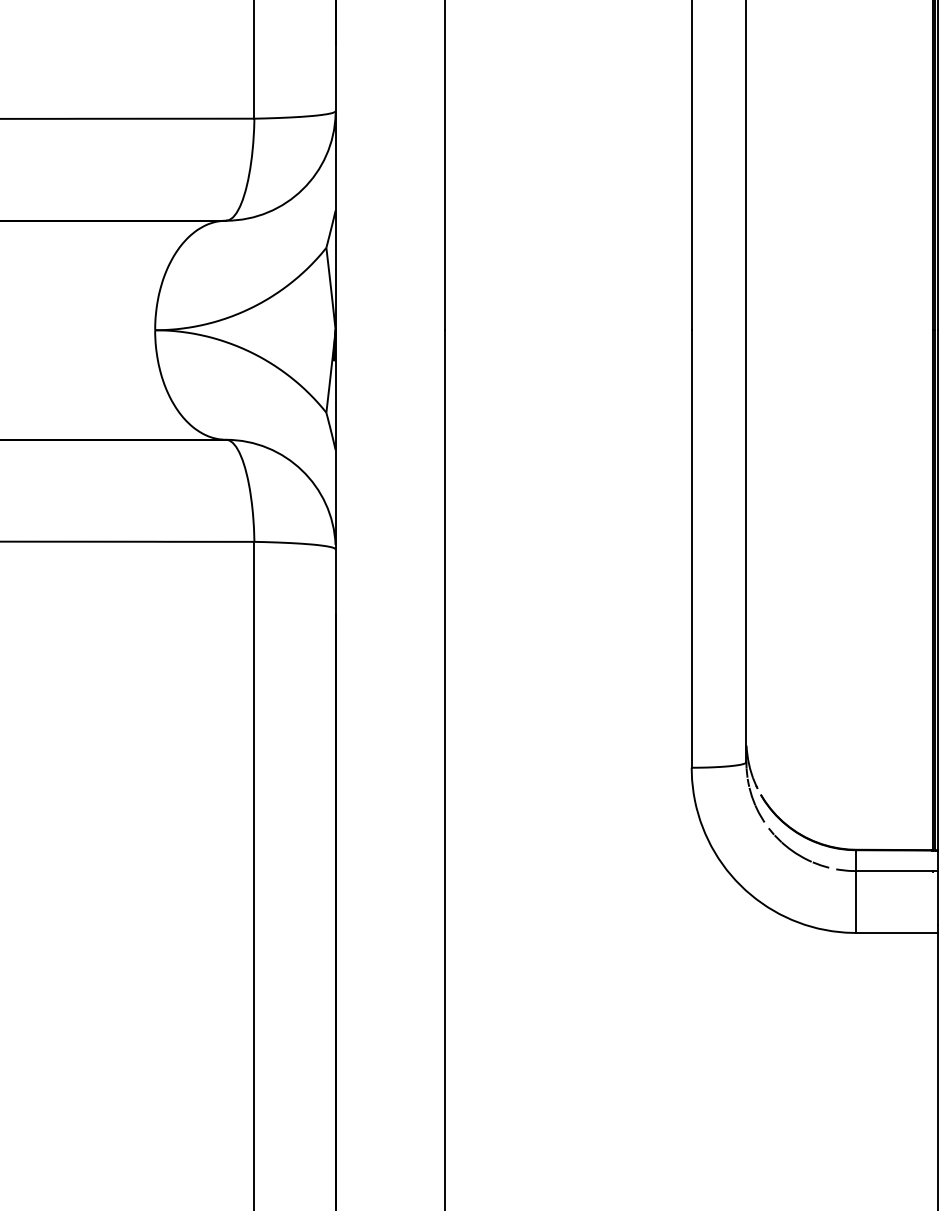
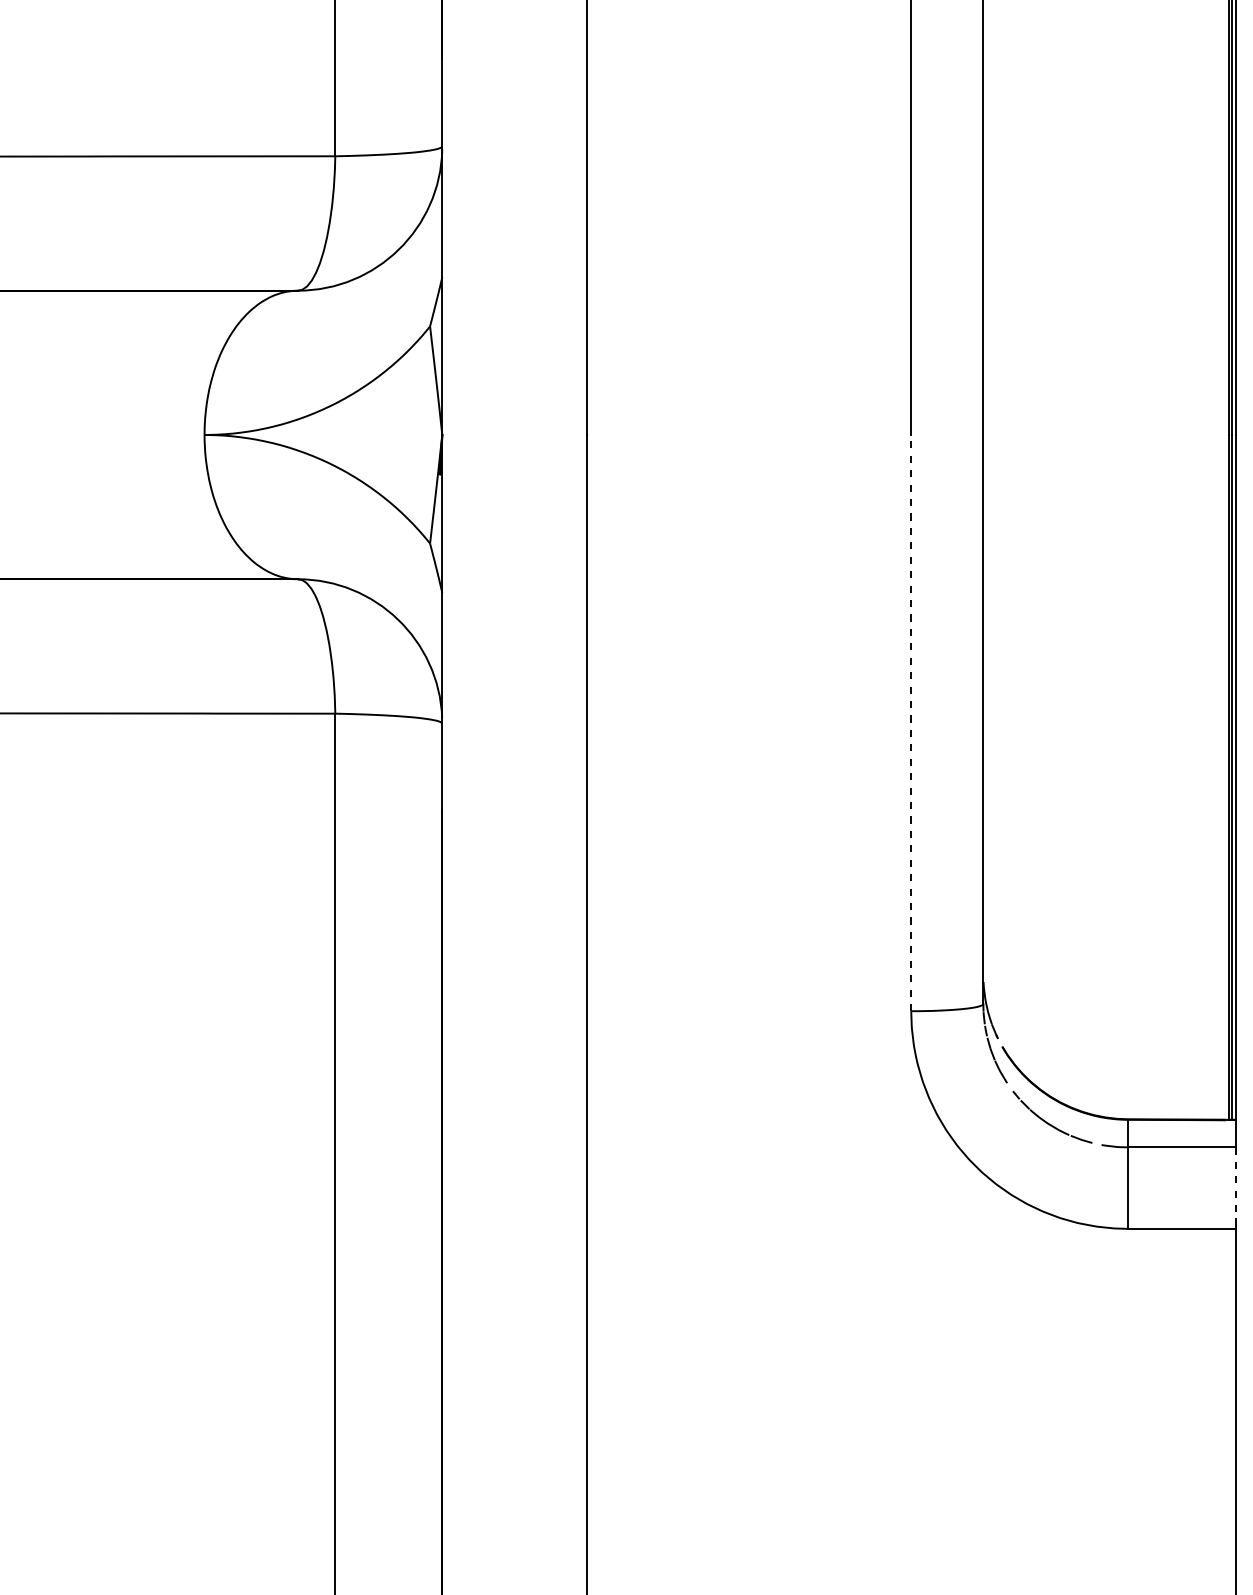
line: (691, 548) -> (911, 722), solid -> dashed
line: (937, 898) -> (1235, 1183), solid -> dashed

